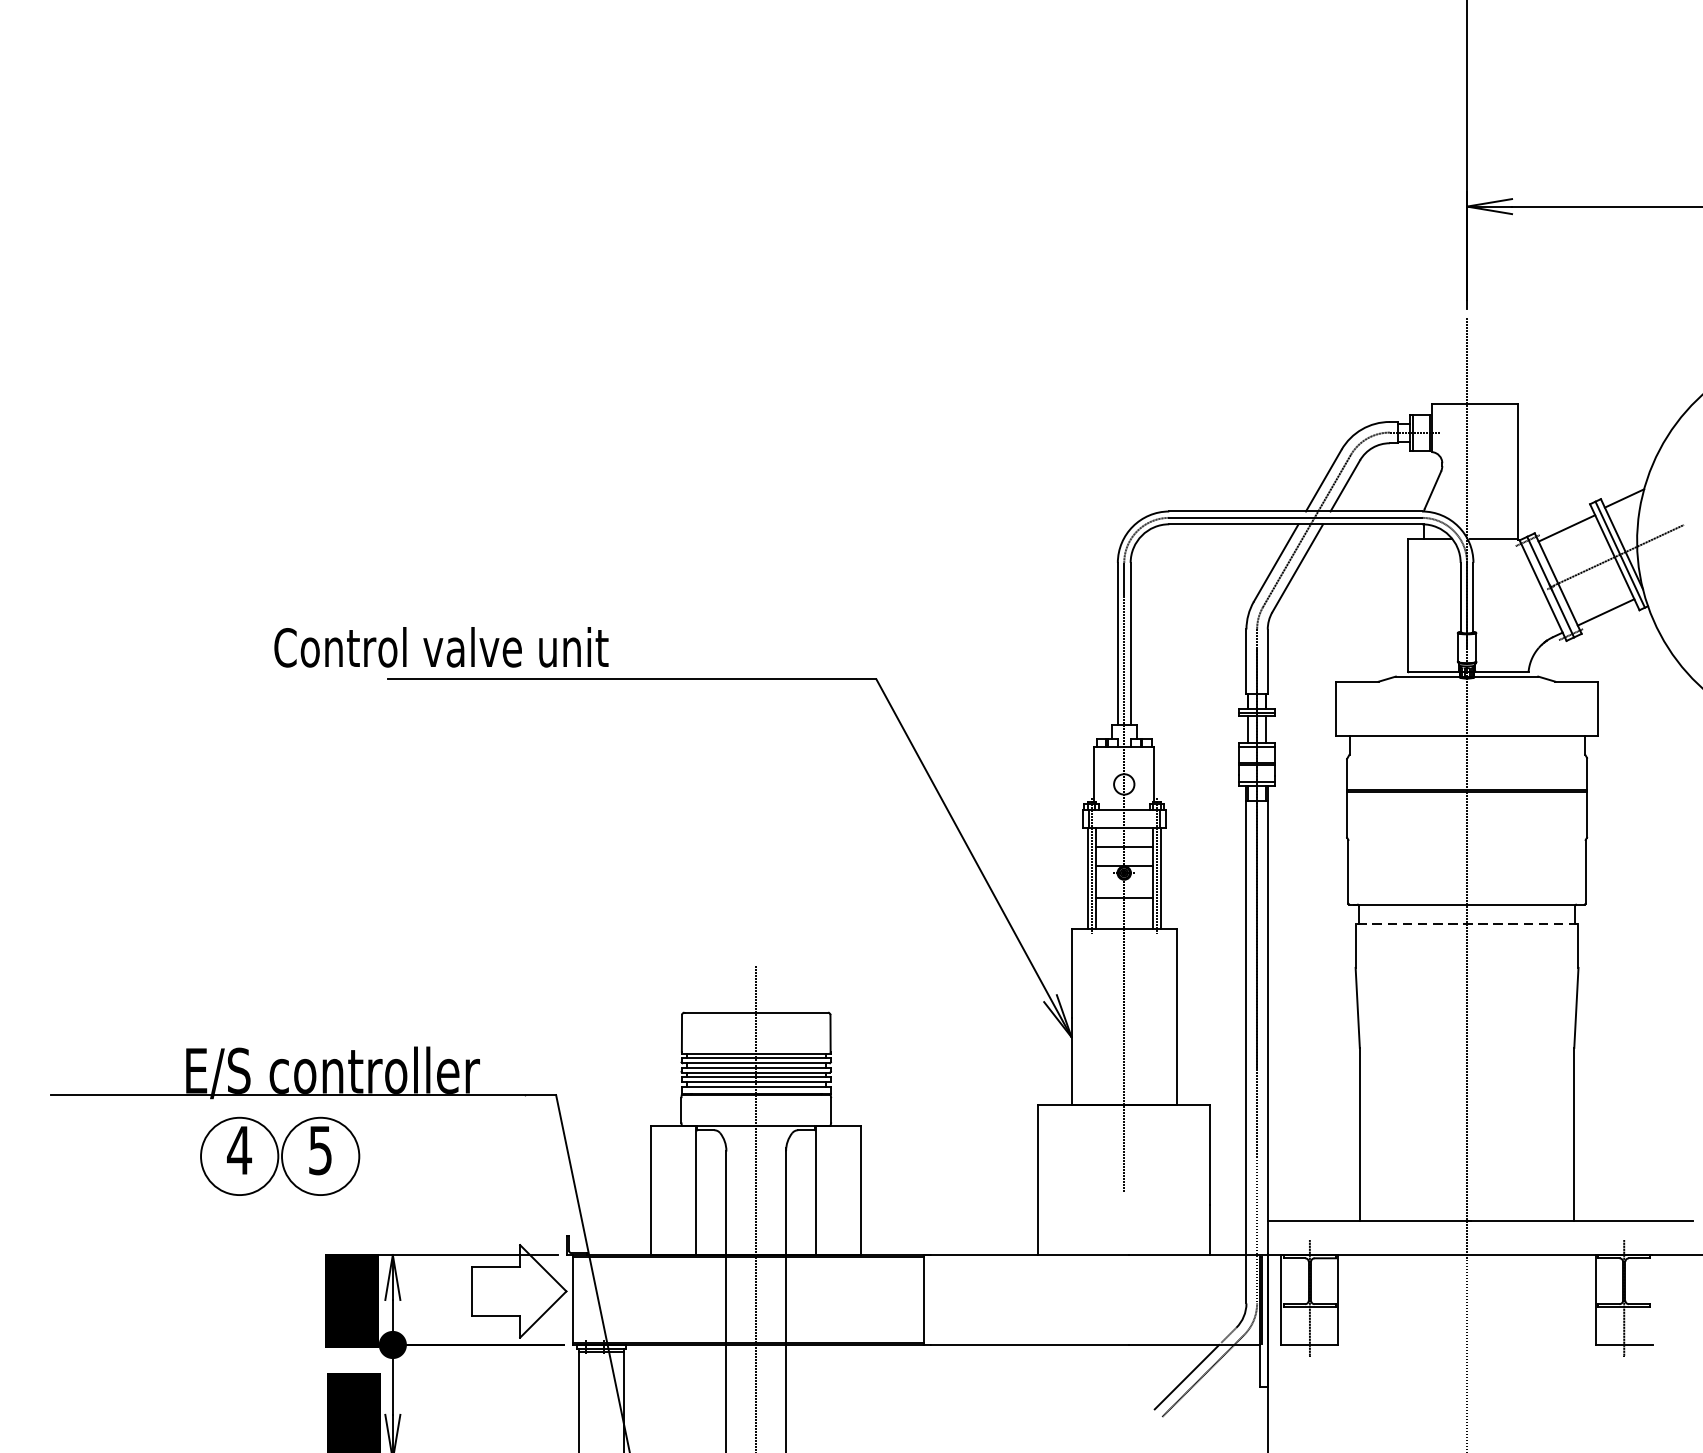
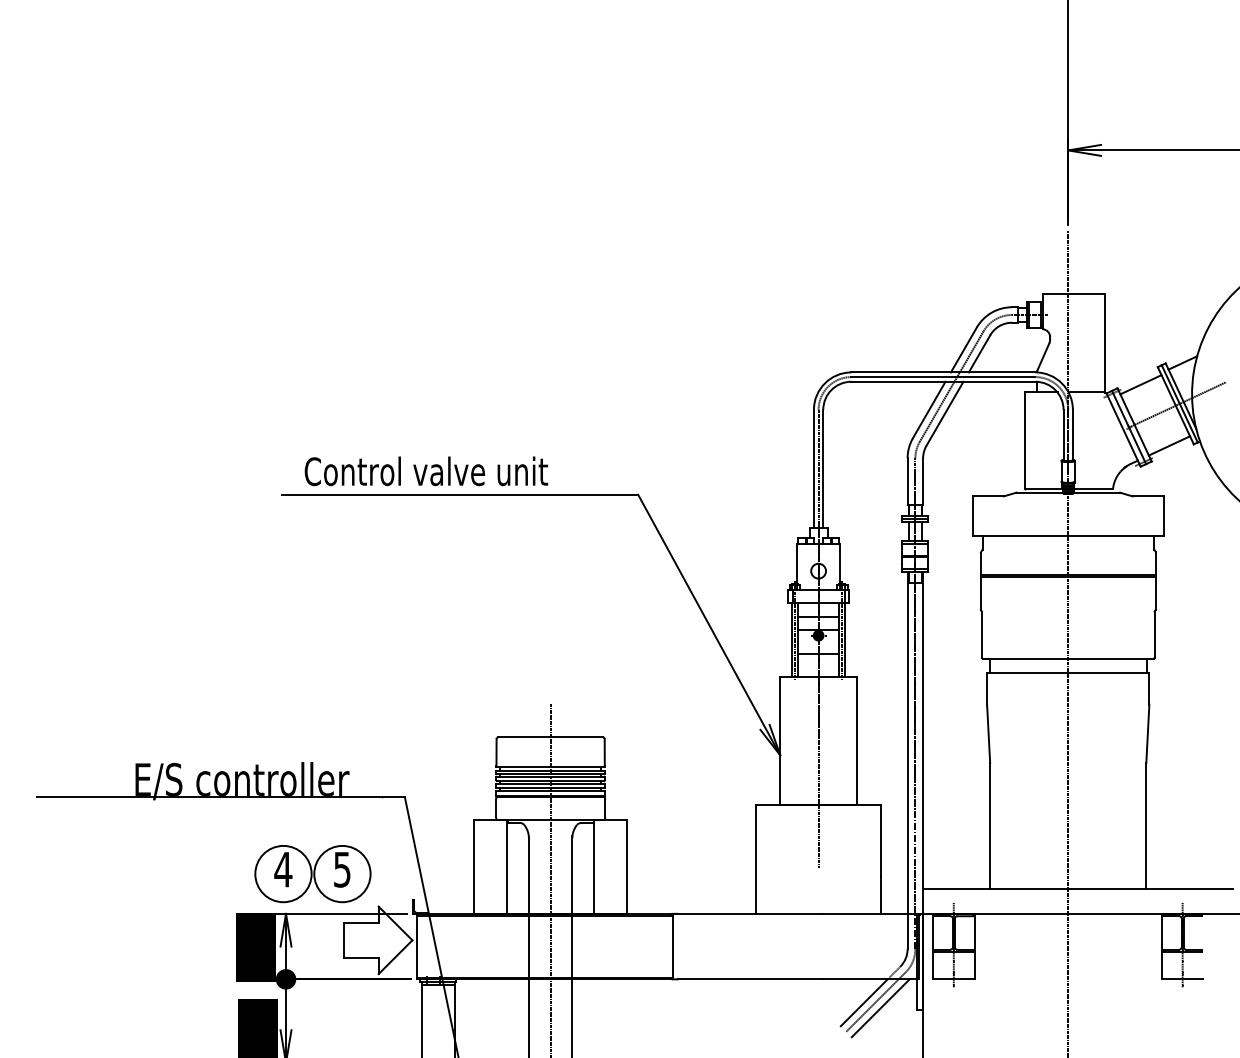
text: (441, 647) -> (426, 471), moved
line: (1466, 923) -> (1067, 672), dashed -> solid
part: (279, 1157) -> (312, 874), moved
line: (1209, 1384) -> (880, 1008), added

